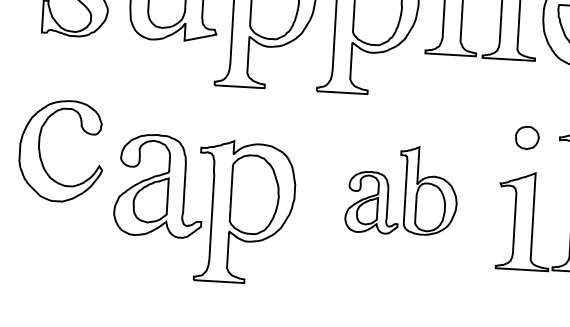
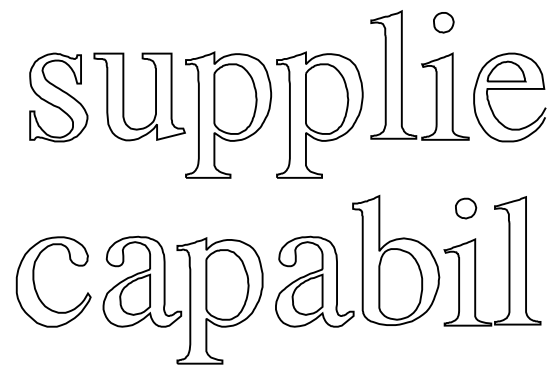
part: (40, 152) -> (35, 284), moved
part: (401, 190) -> (357, 261), size x1.67
part: (211, 208) -> (189, 299), moved

